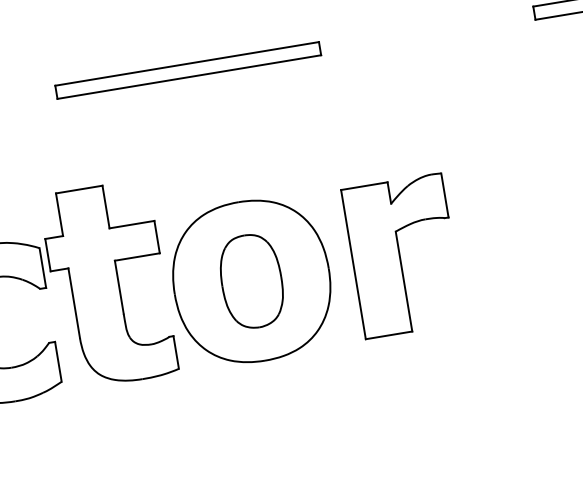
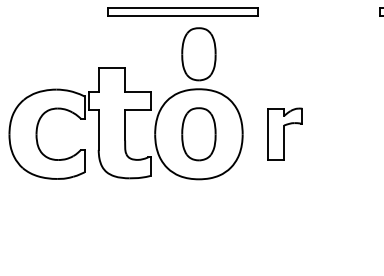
part: (227, 141) -> (198, 54), added
part: (403, 254) -> (285, 133), size x0.6

